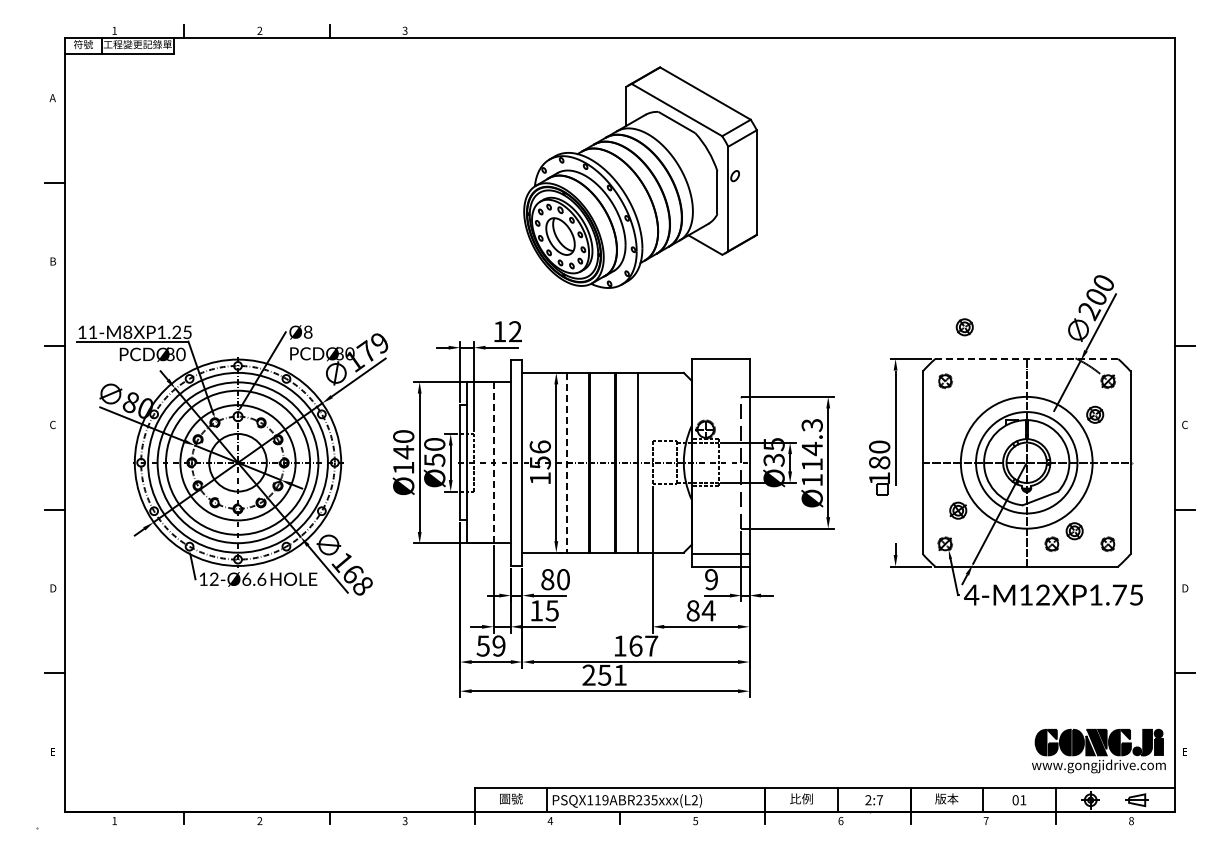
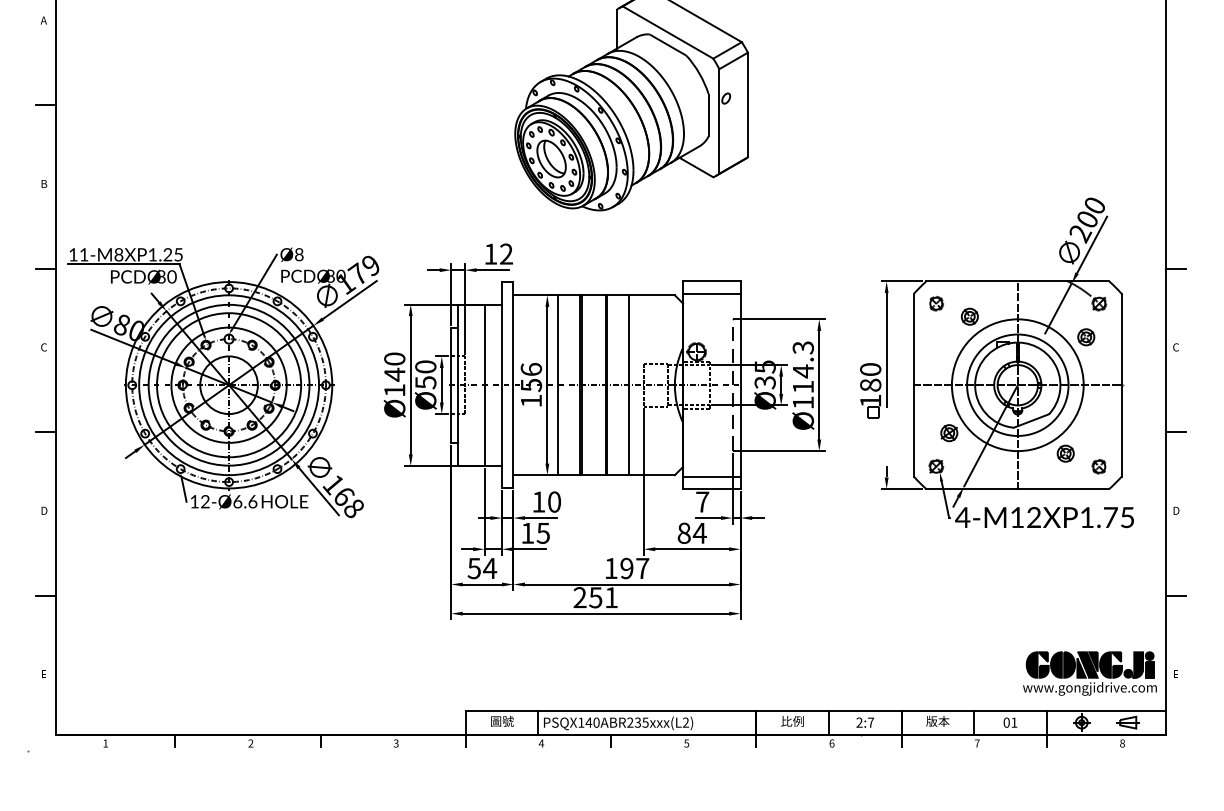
part: (964, 327) -> (969, 316), moved
line: (1026, 359) -> (1017, 281), dashed -> solid
line: (720, 371) -> (711, 293), added
line: (493, 462) -> (484, 384), dashed -> solid
line: (567, 462) -> (558, 384), dashed -> solid
part: (1051, 544) -> (1042, 466), removed
text: (547, 579) -> (538, 501), 80 -> 10
text: (711, 579) -> (702, 501), 9 -> 7
text: (498, 645) -> (489, 567), 59 -> 54
text: (635, 645) -> (626, 567), 167 -> 197
text: (601, 800) -> (592, 722), PSQX119ABR235xxx(L2) -> PSQX140ABR235xxx(L2)

